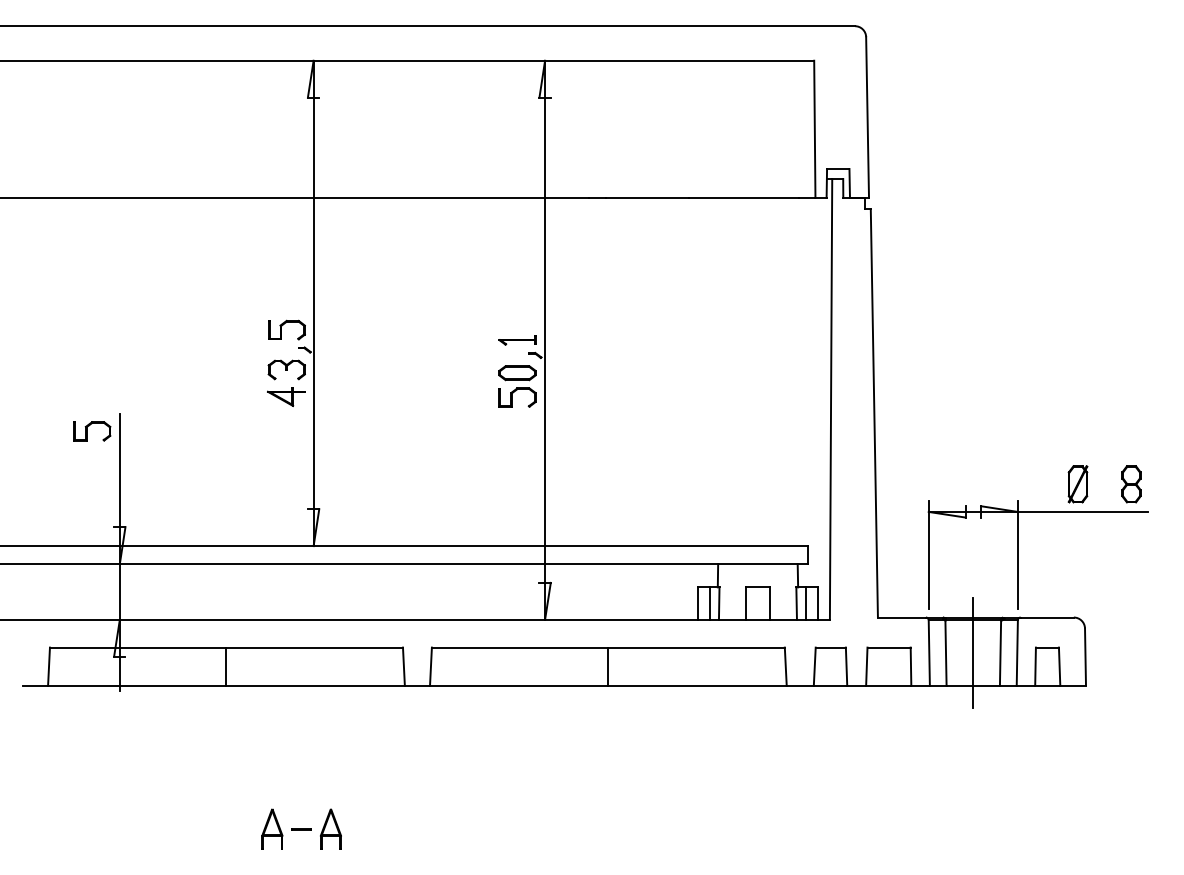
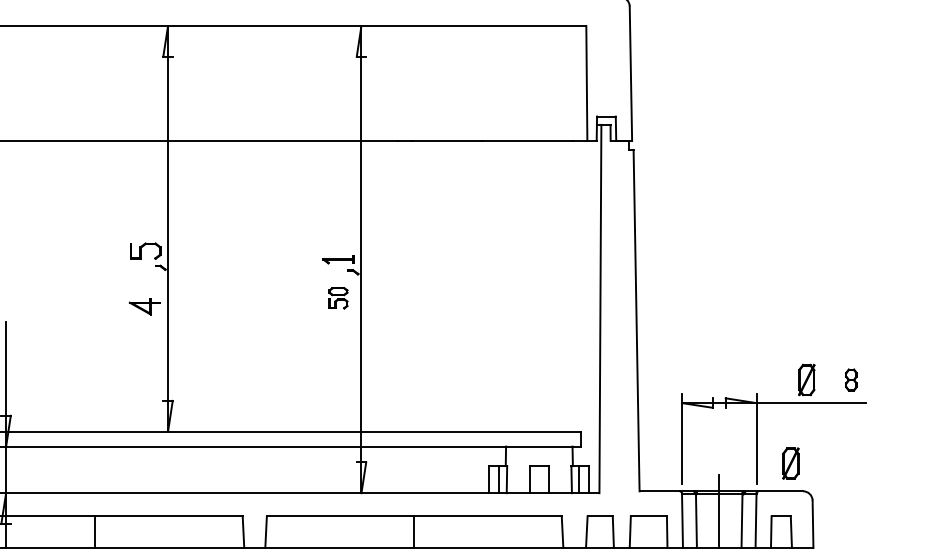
part: (286, 369) -> (145, 284), removed
part: (517, 386) -> (338, 298), size x0.6
part: (1131, 484) -> (851, 380), size x0.7
part: (1058, 584) -> (790, 463), added

